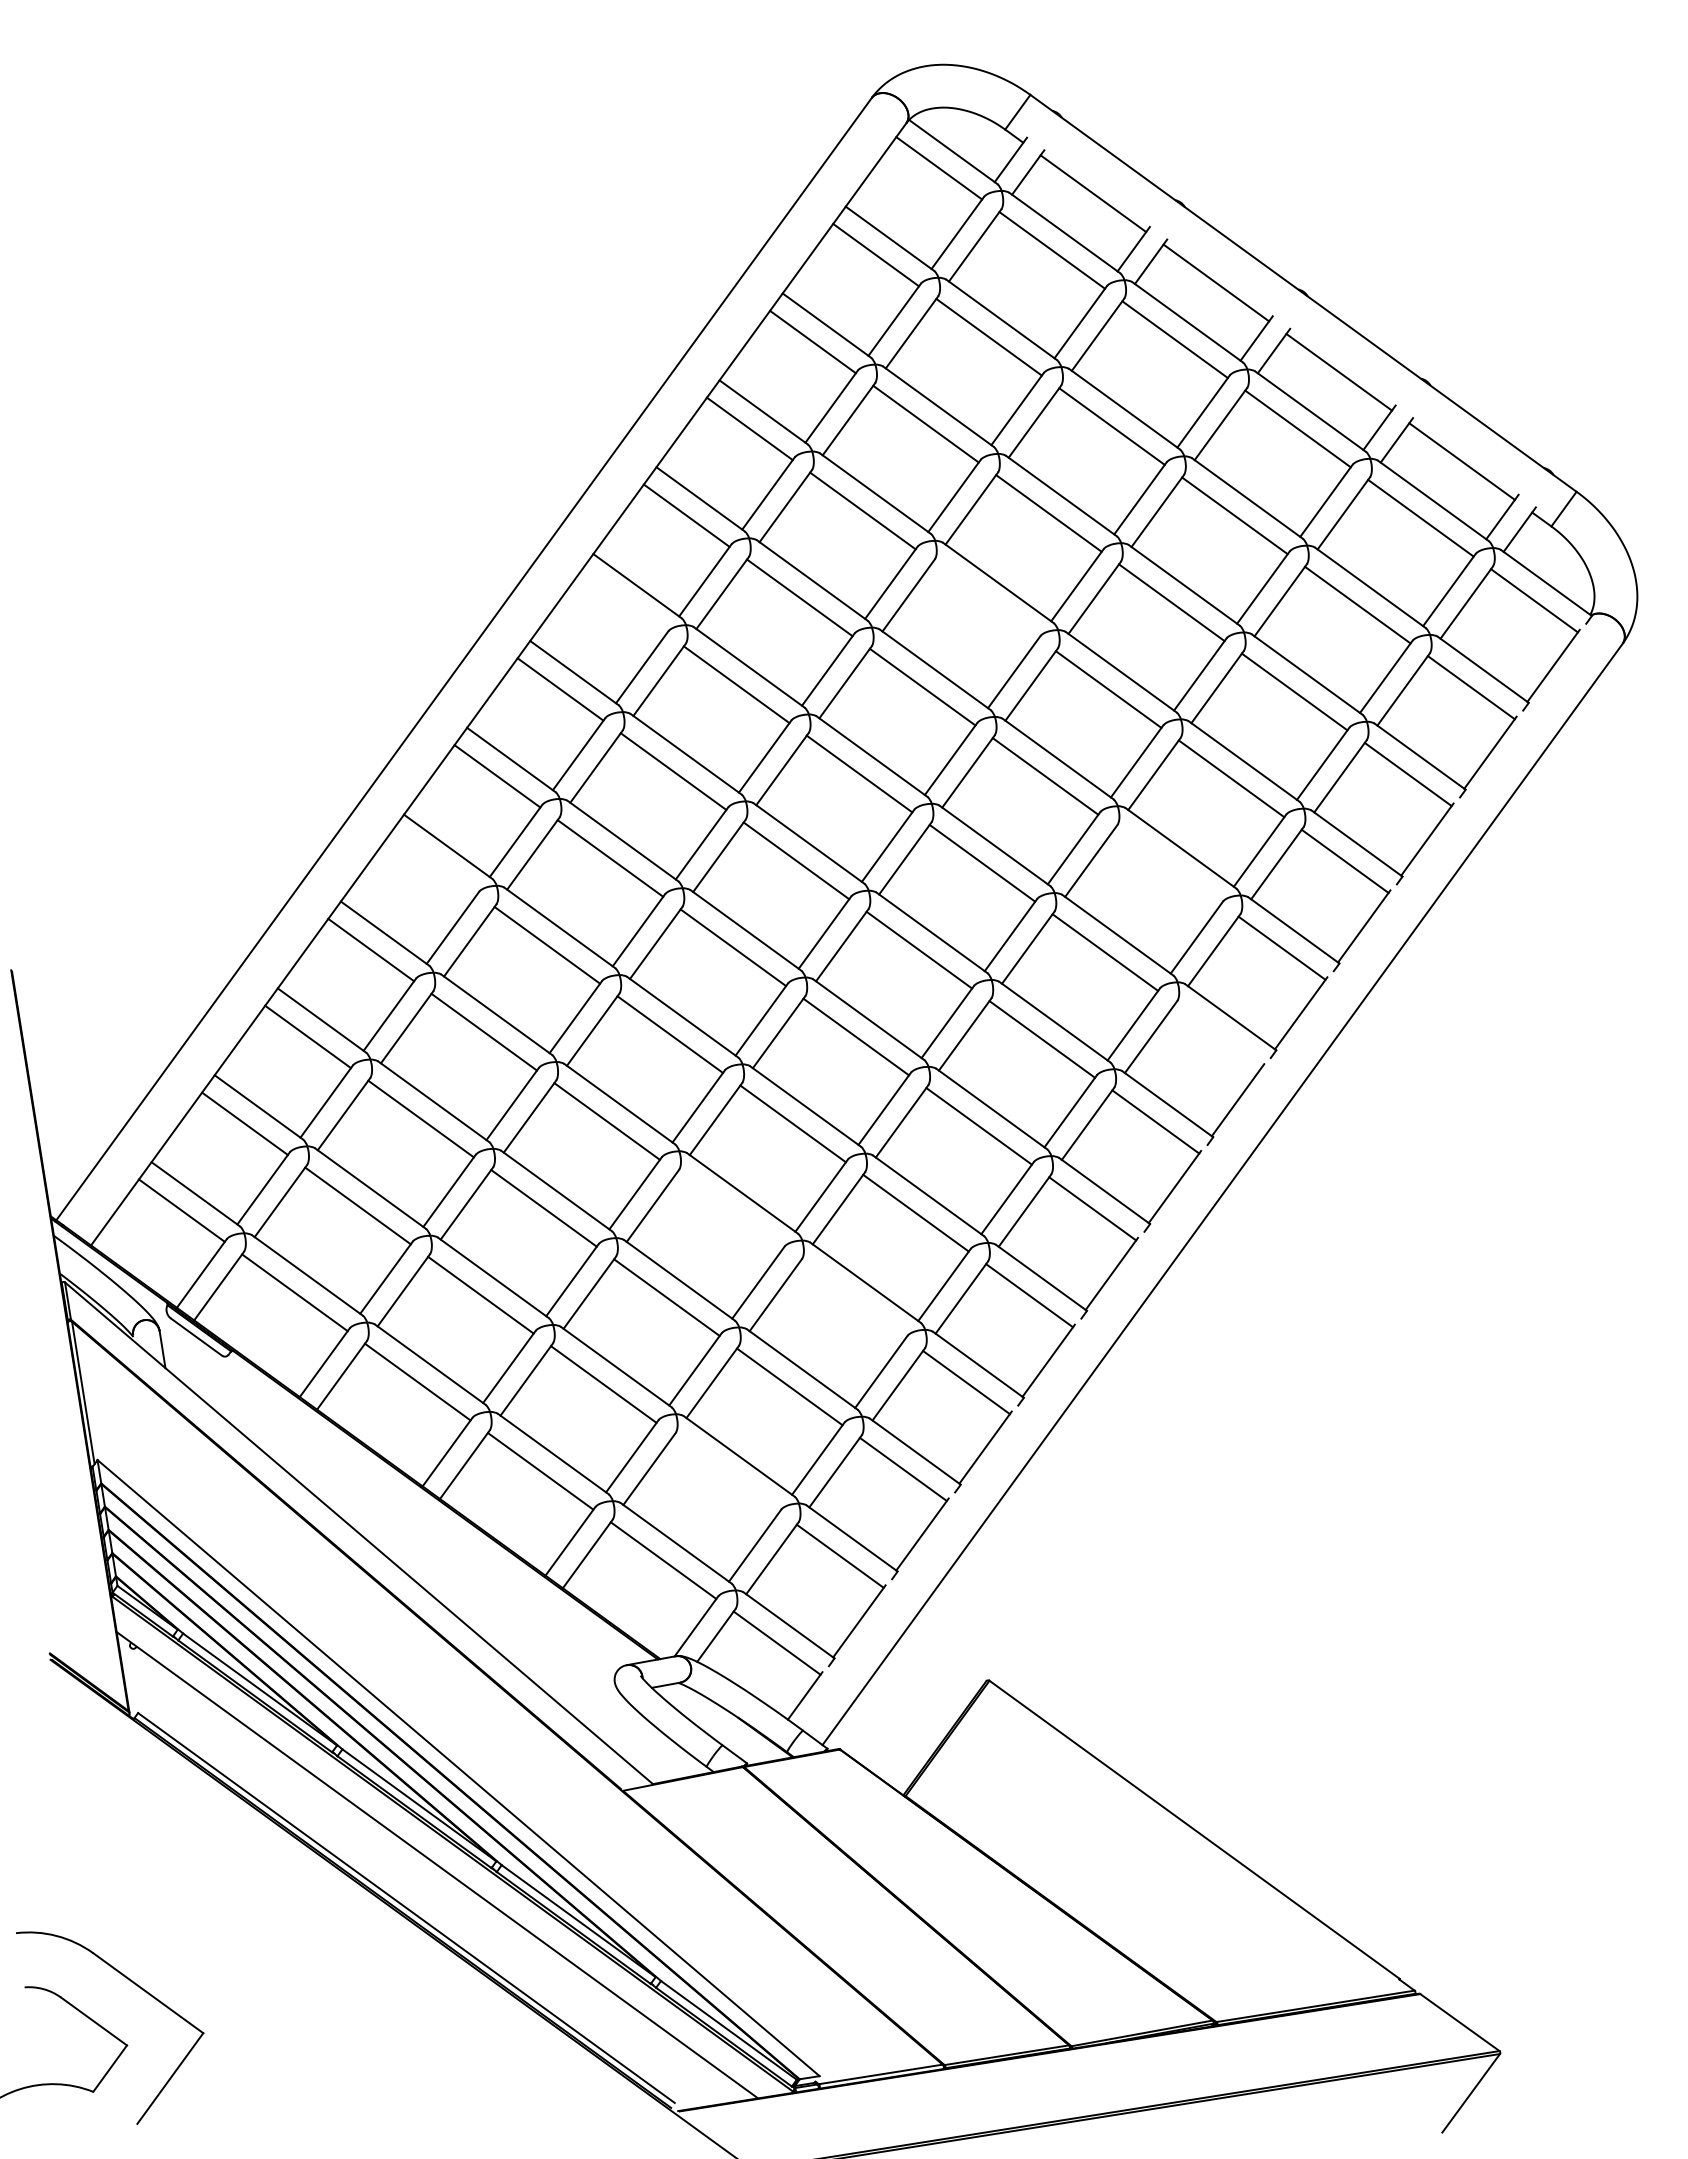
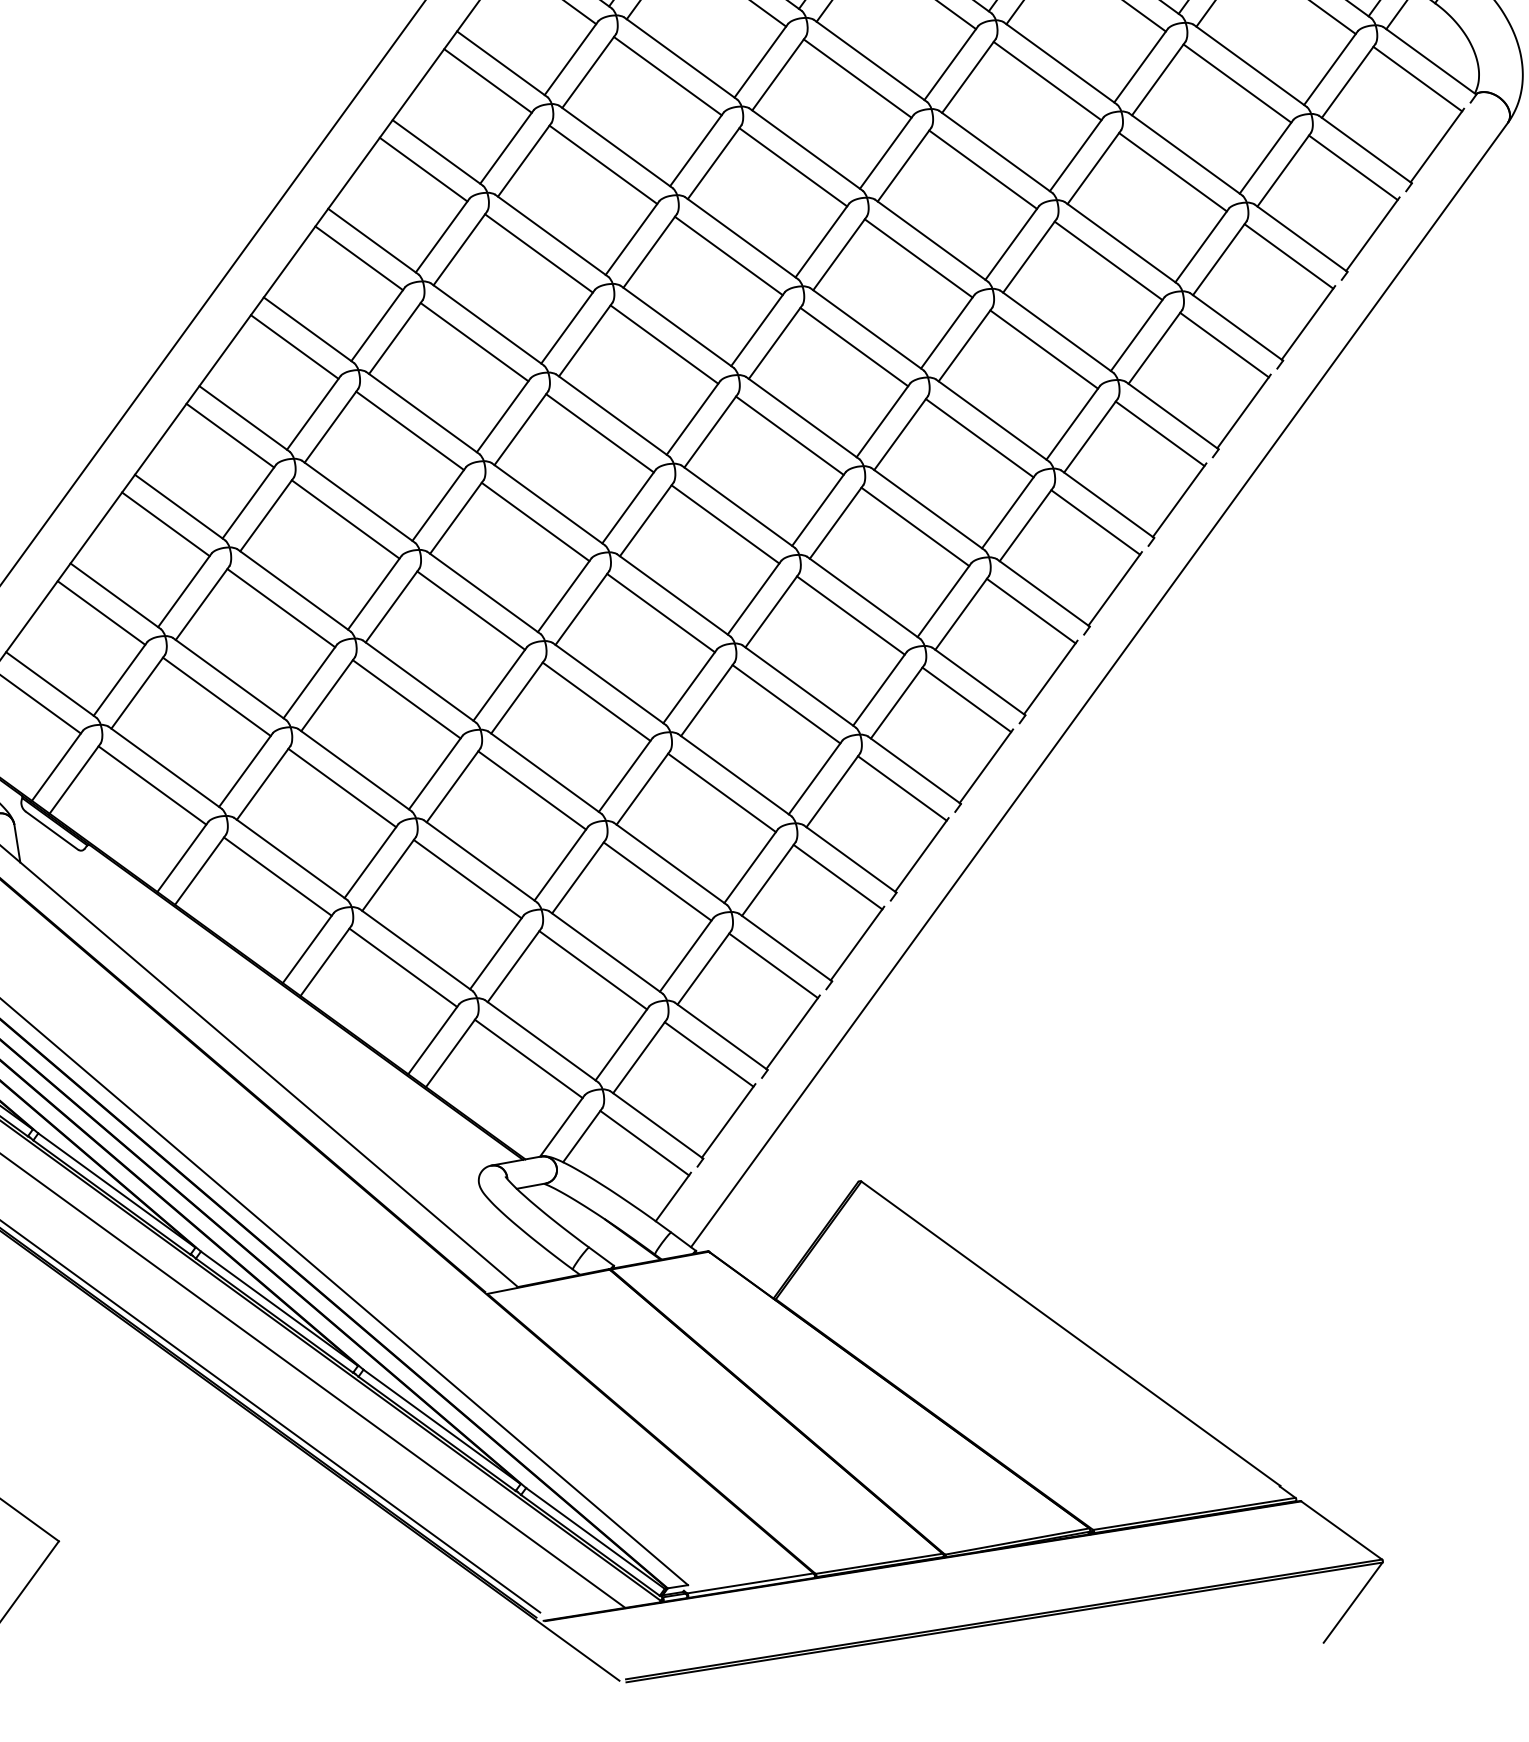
line: (985, 599) -> (857, 77), added
line: (623, 602) -> (487, 80), added
line: (434, 863) -> (294, 347), added
line: (1168, 865) -> (1044, 349), added
line: (1218, 1034) -> (1095, 521), added
line: (729, 1210) -> (596, 701), added
line: (852, 1299) -> (721, 792), added
line: (726, 1473) -> (593, 969), added

